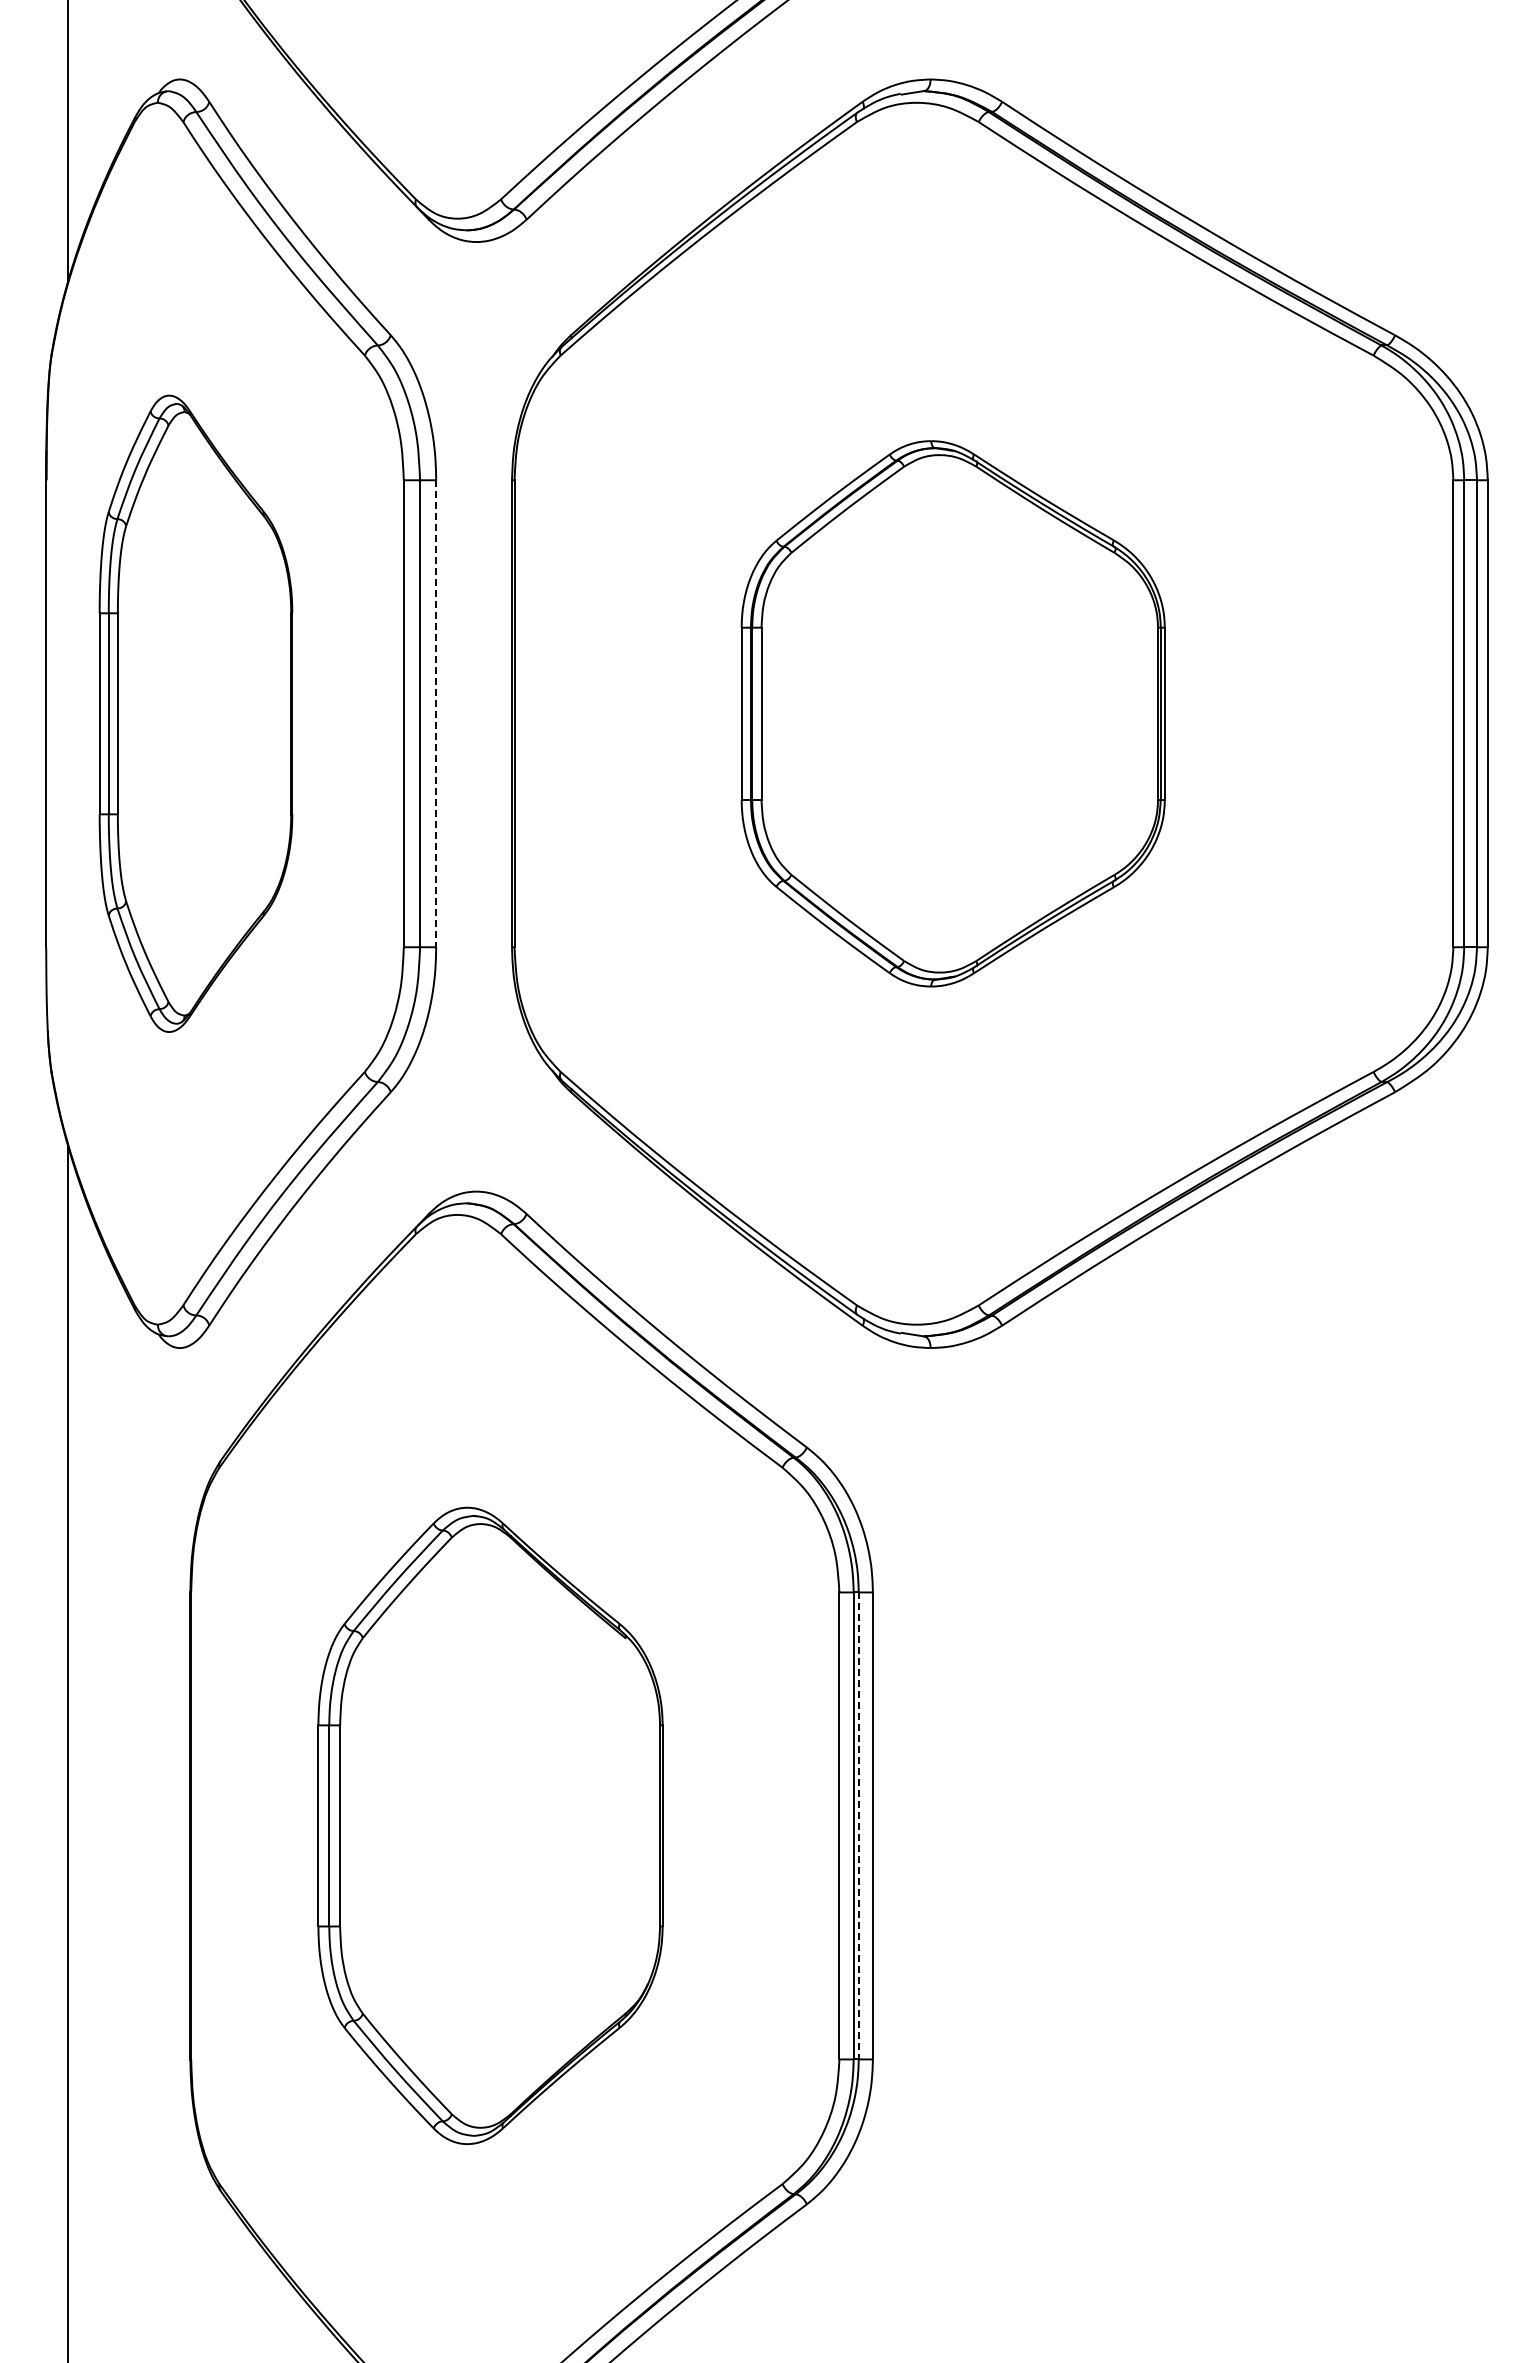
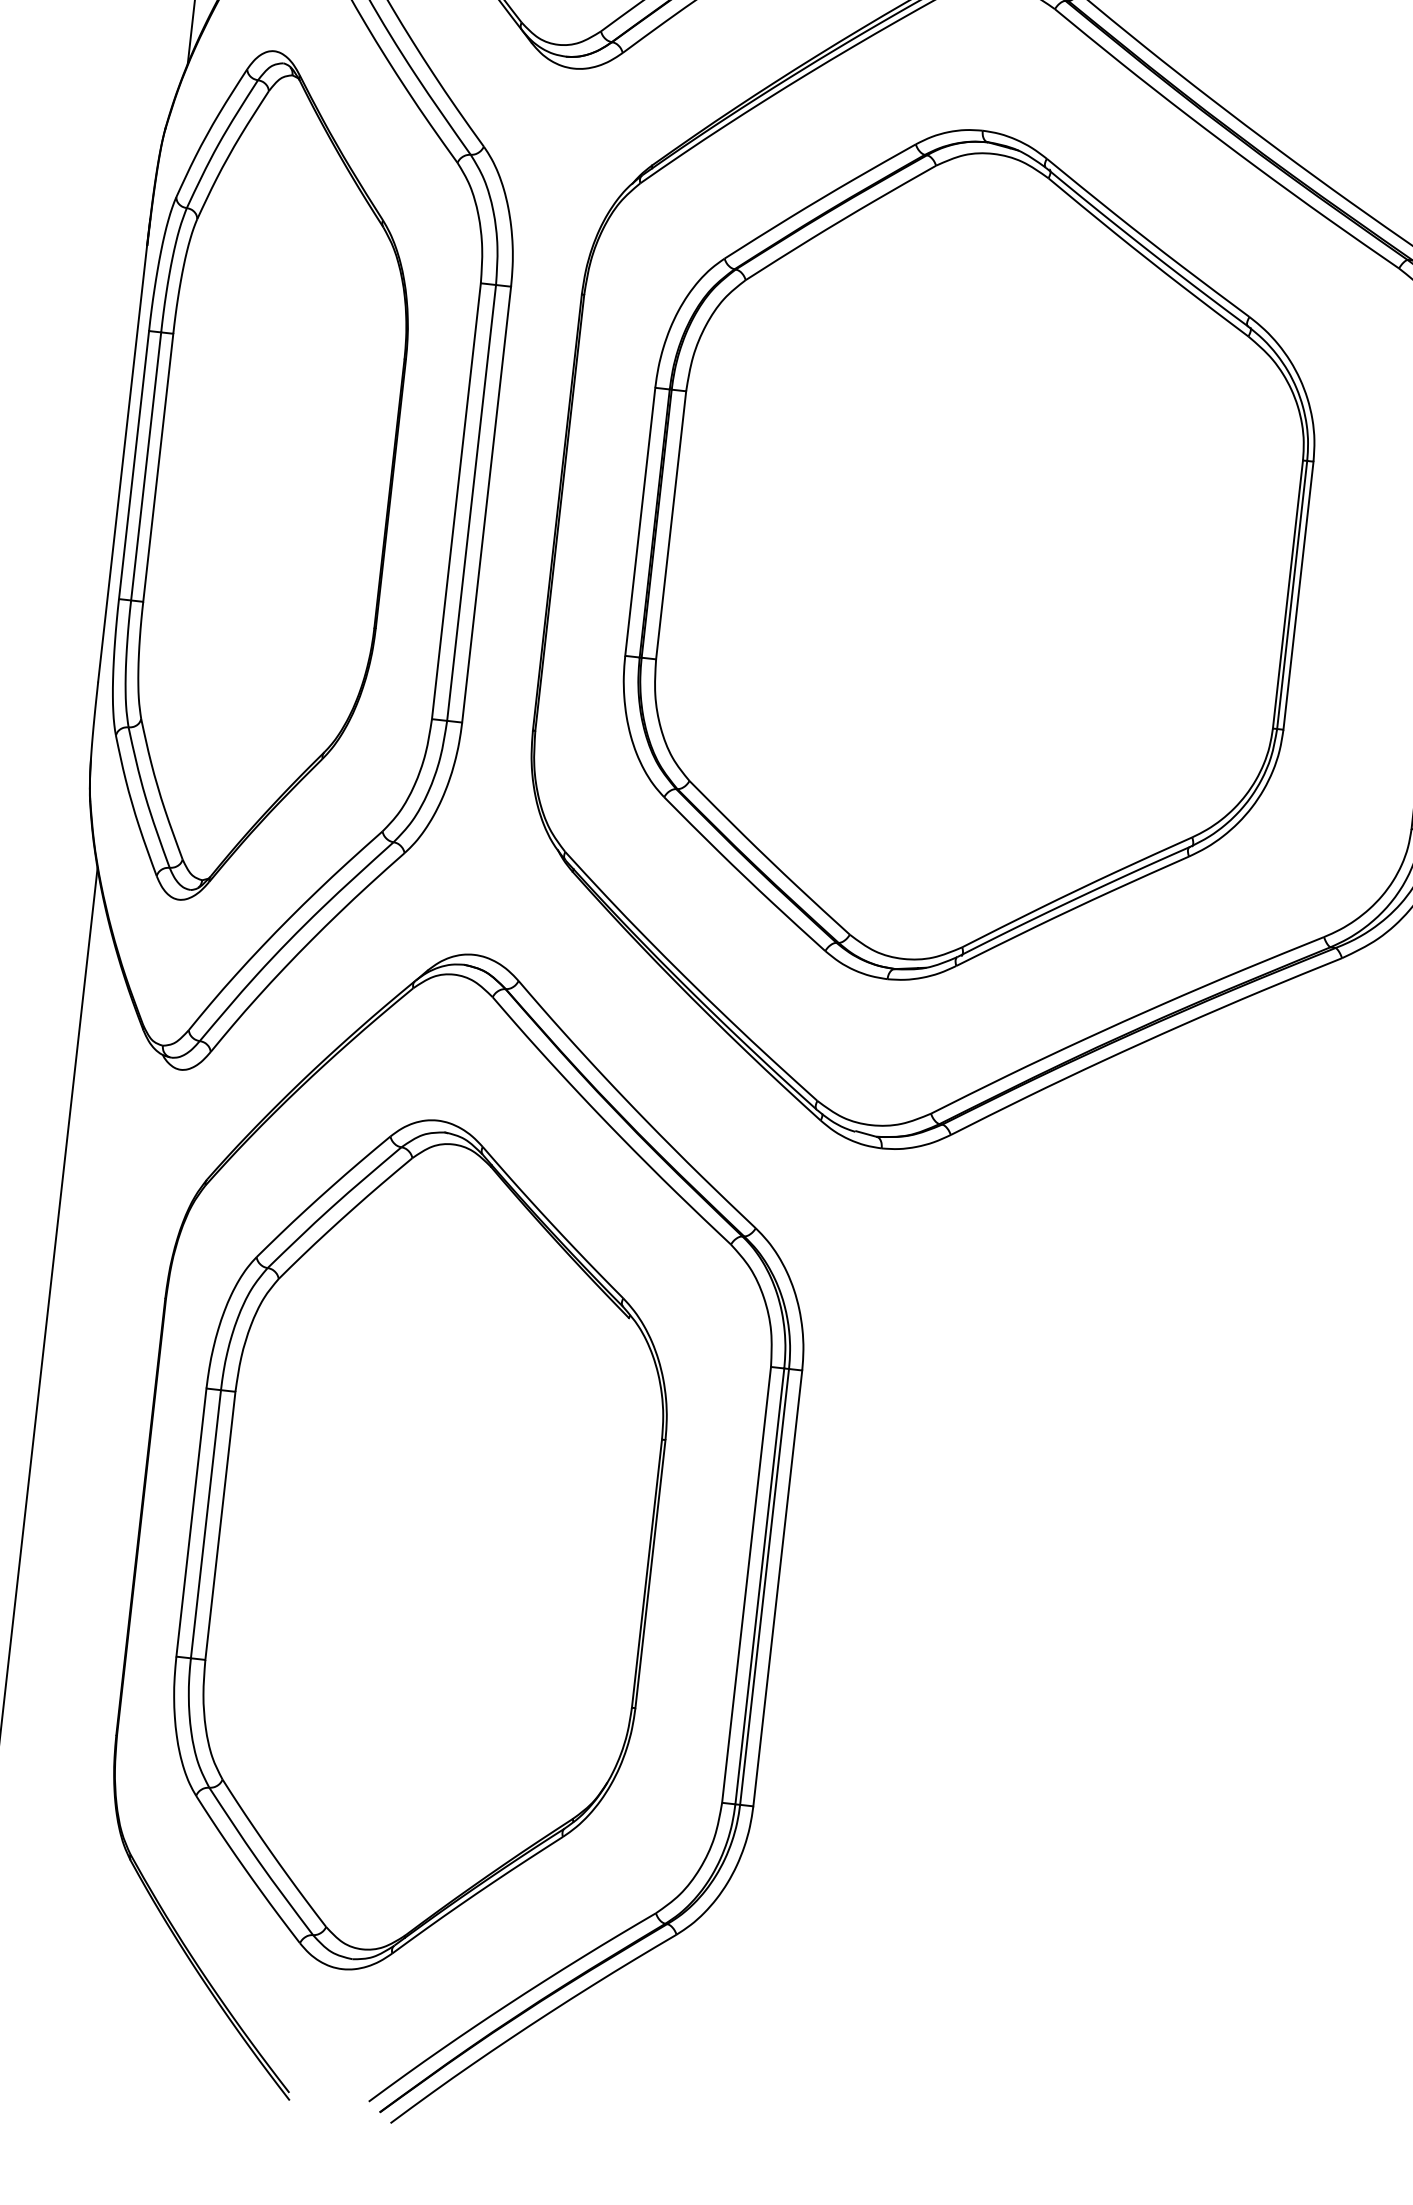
part: (195, 713) -> (262, 479), size x1.43
part: (952, 713) -> (968, 558), size x1.67
line: (436, 714) -> (486, 505), dashed -> solid
part: (490, 1825) -> (420, 1547), size x1.43
line: (858, 1826) -> (764, 1587), dashed -> solid

